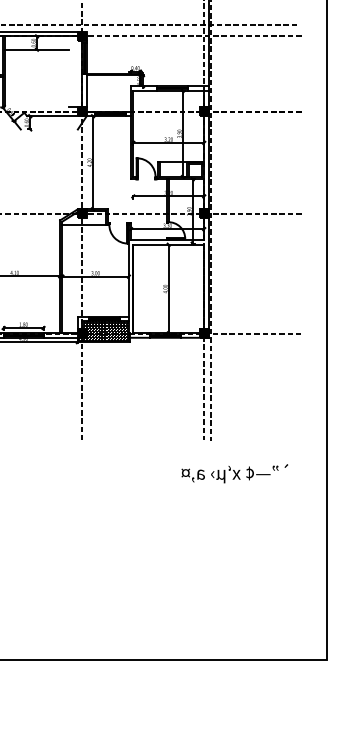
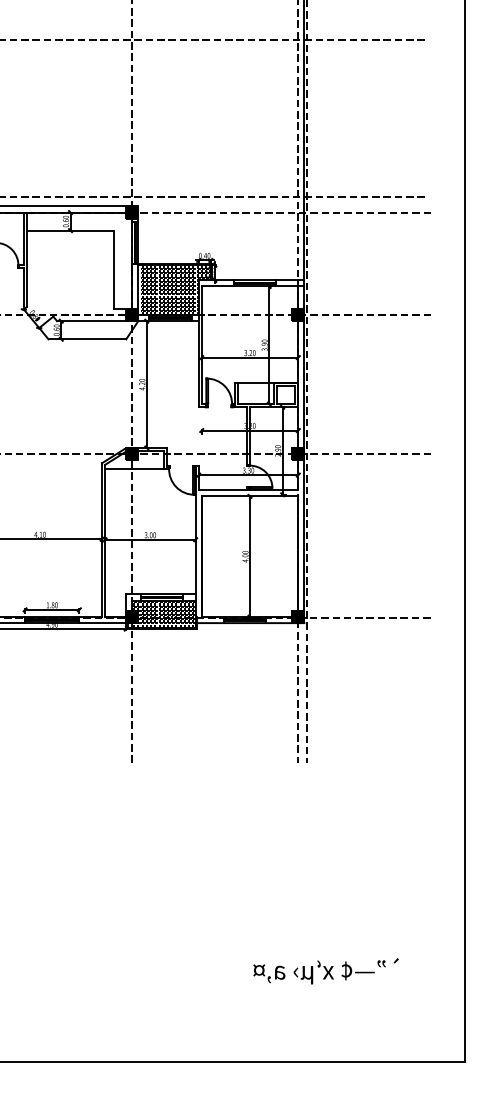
line: (69, 78) -> (114, 269), added
hatch: (114, 93) -> (175, 290), added
line: (49, 129) -> (87, 339), added
text: (234, 473) -> (325, 971), moved

